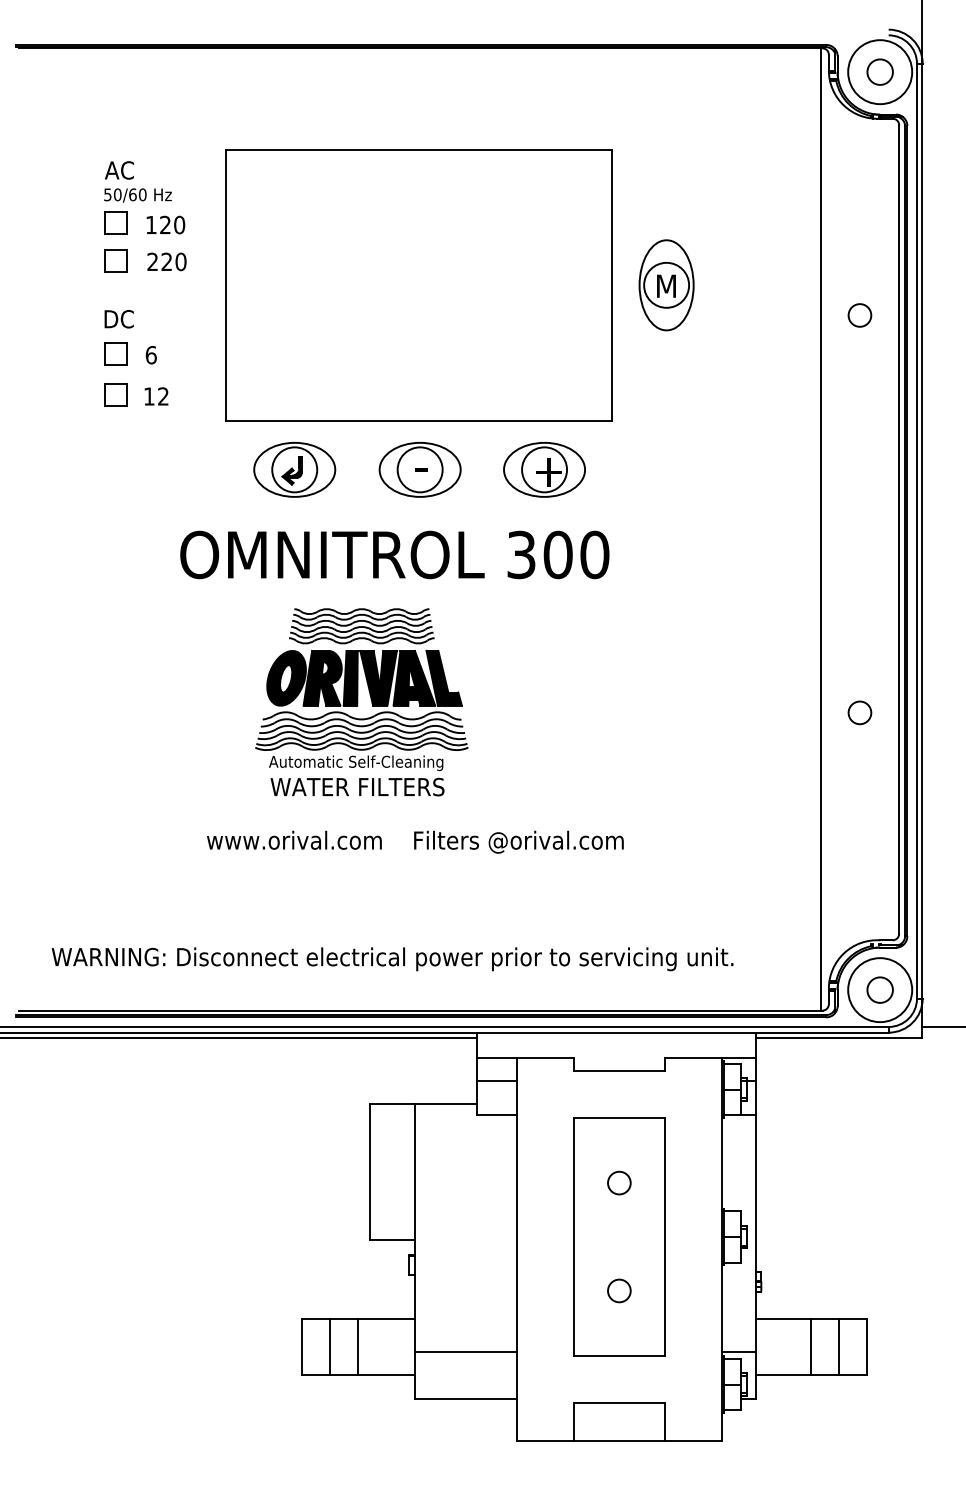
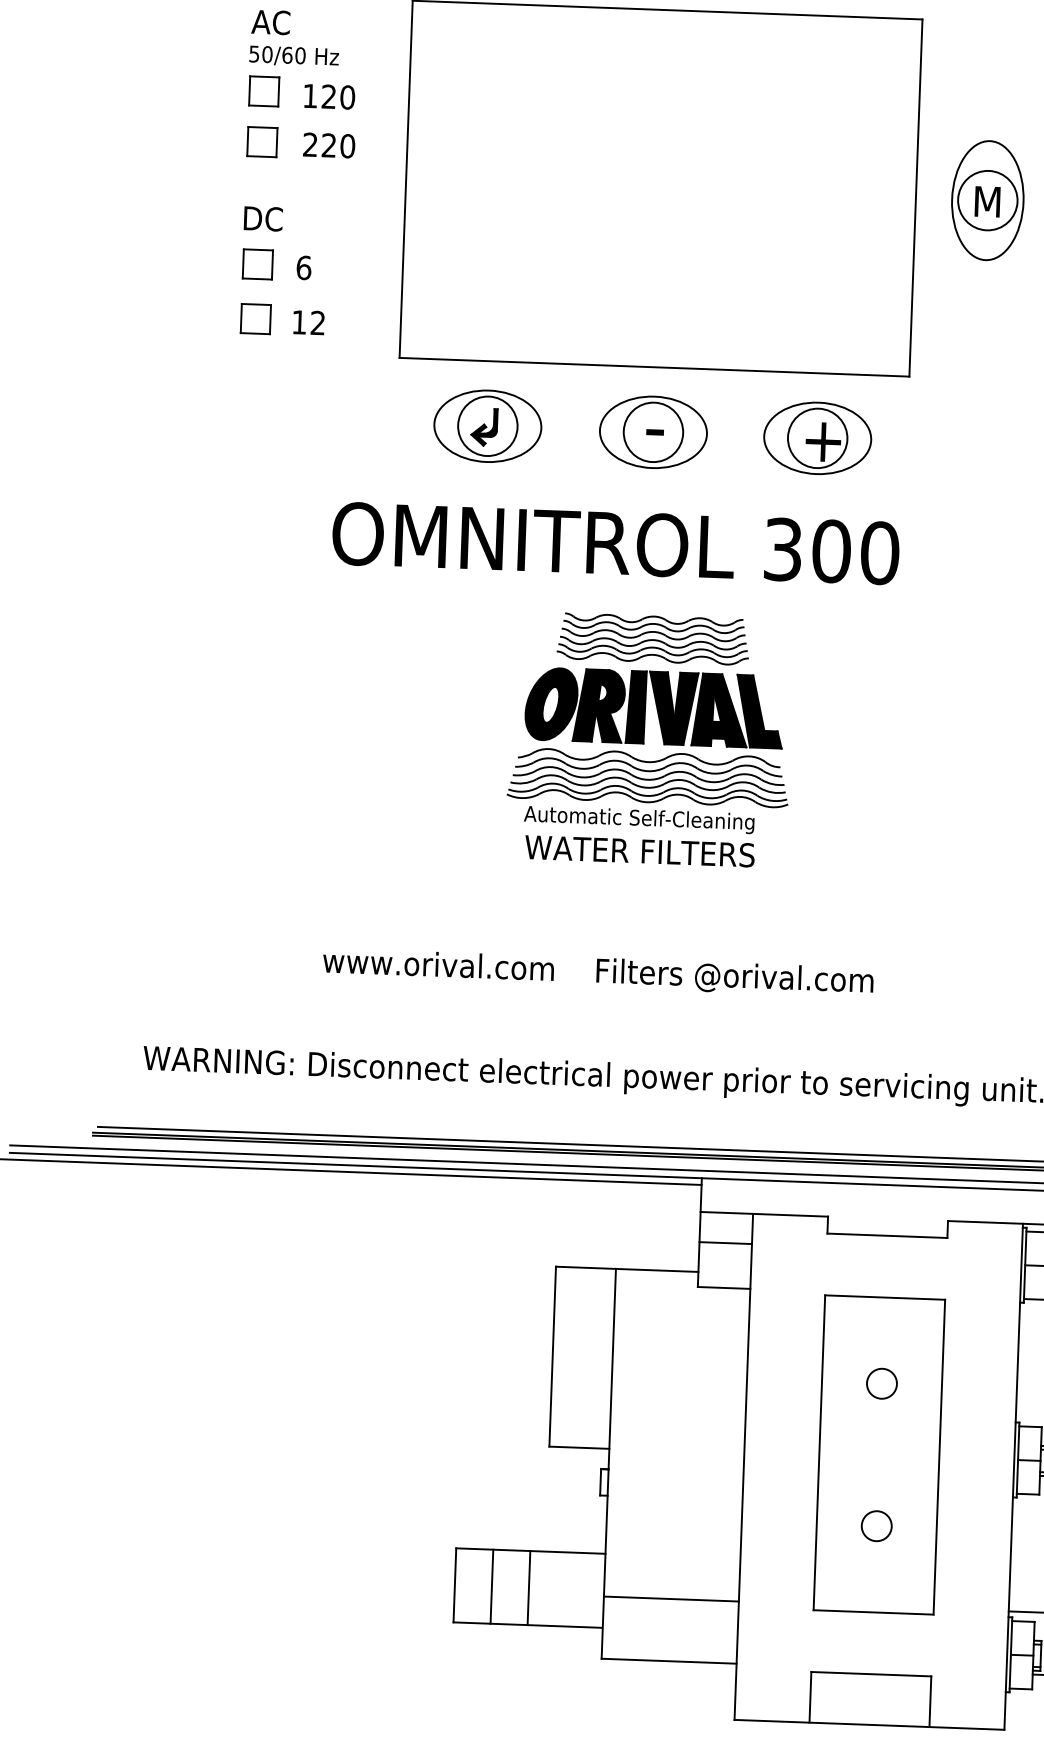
part: (361, 702) -> (649, 739), moved
text: (415, 841) -> (598, 971), moved

